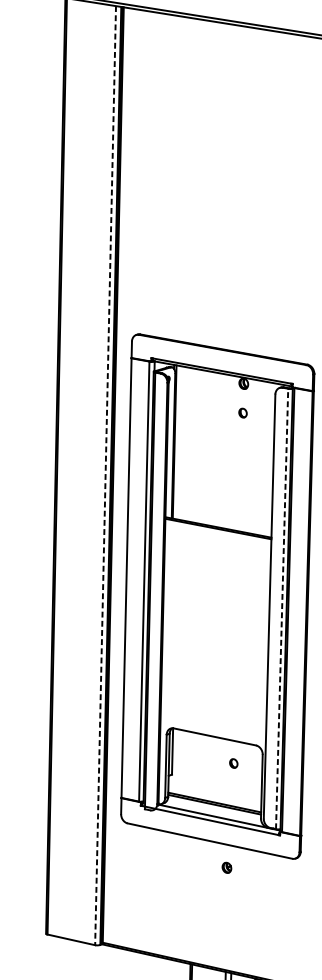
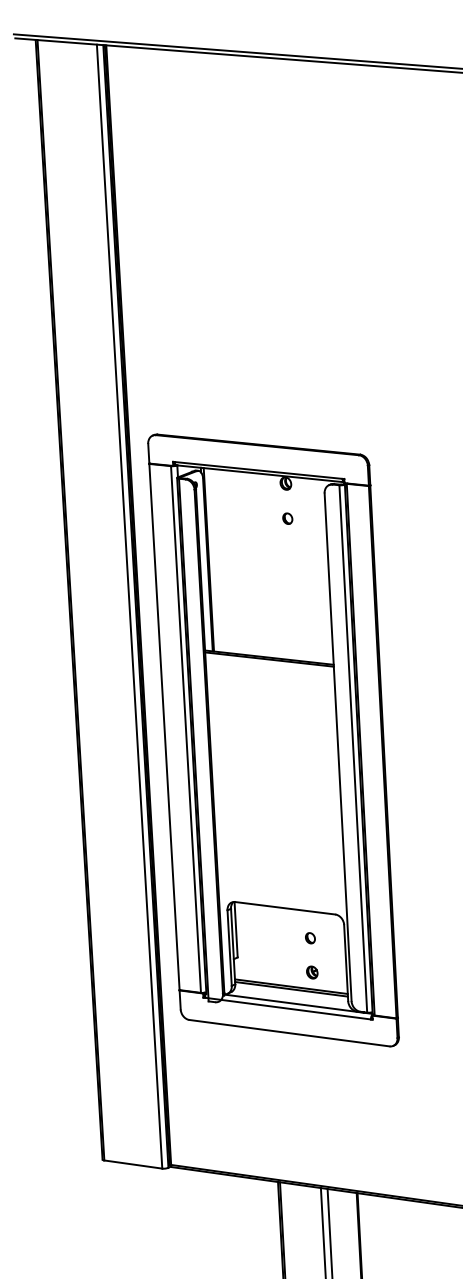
line: (105, 475) -> (129, 606), dashed -> solid
line: (282, 608) -> (353, 748), dashed -> solid
part: (227, 867) -> (312, 972), moved

